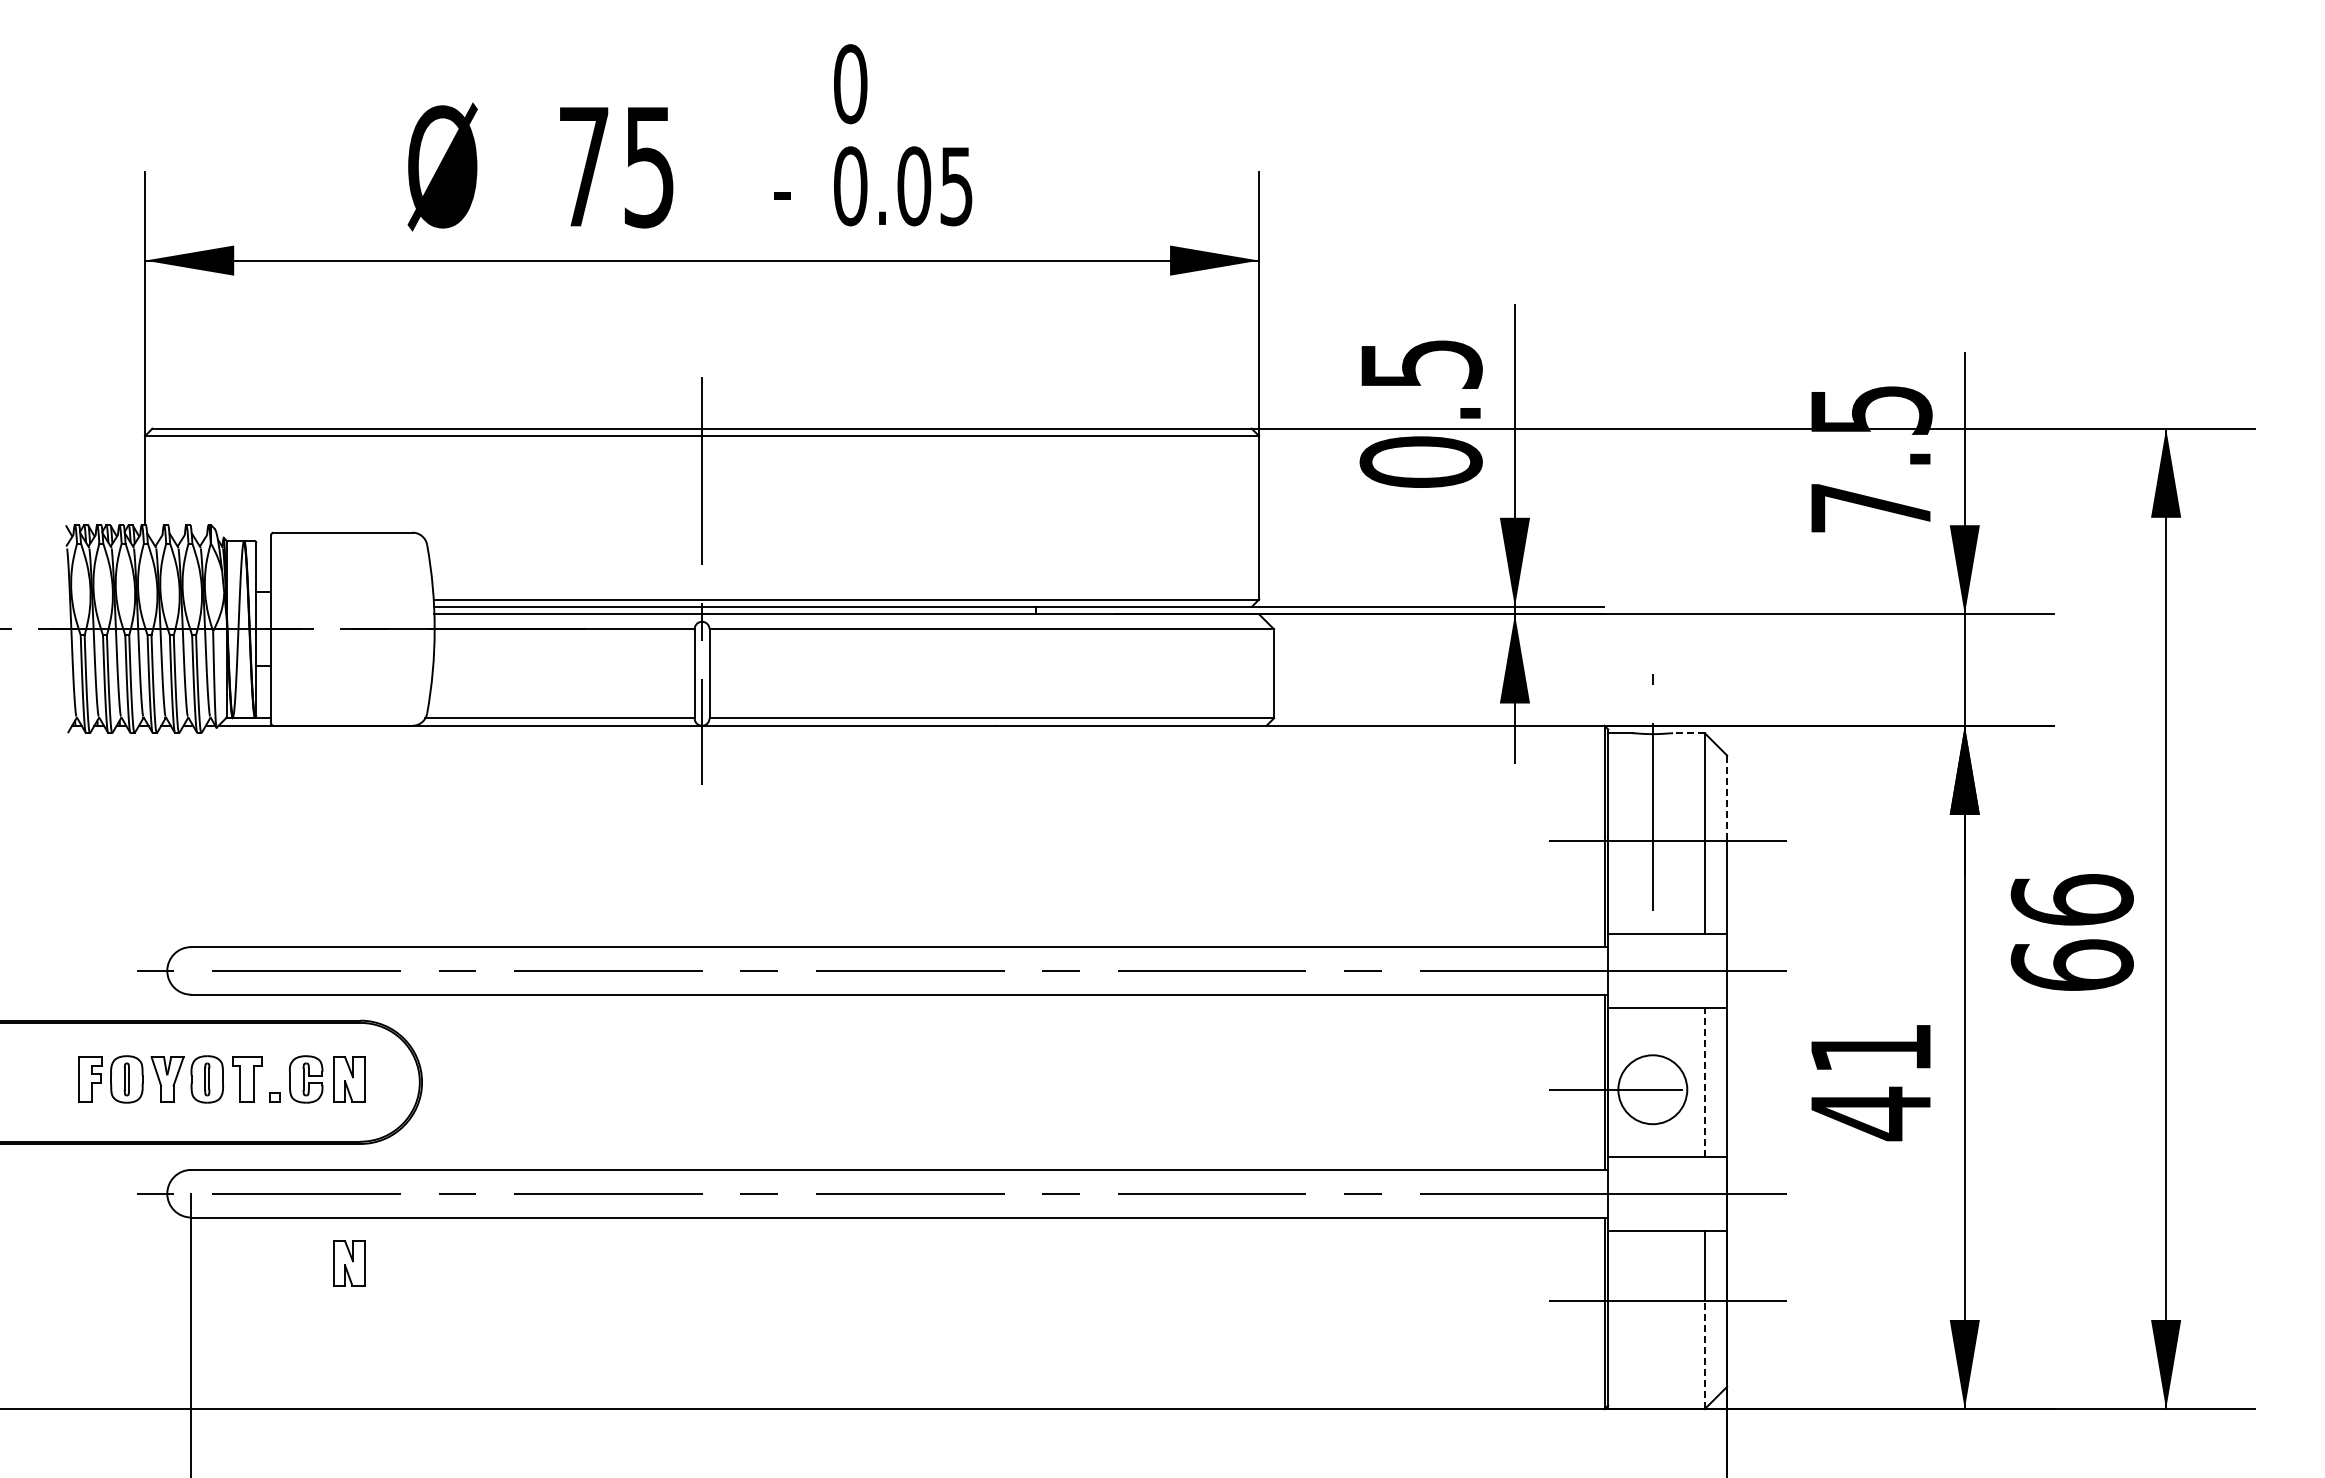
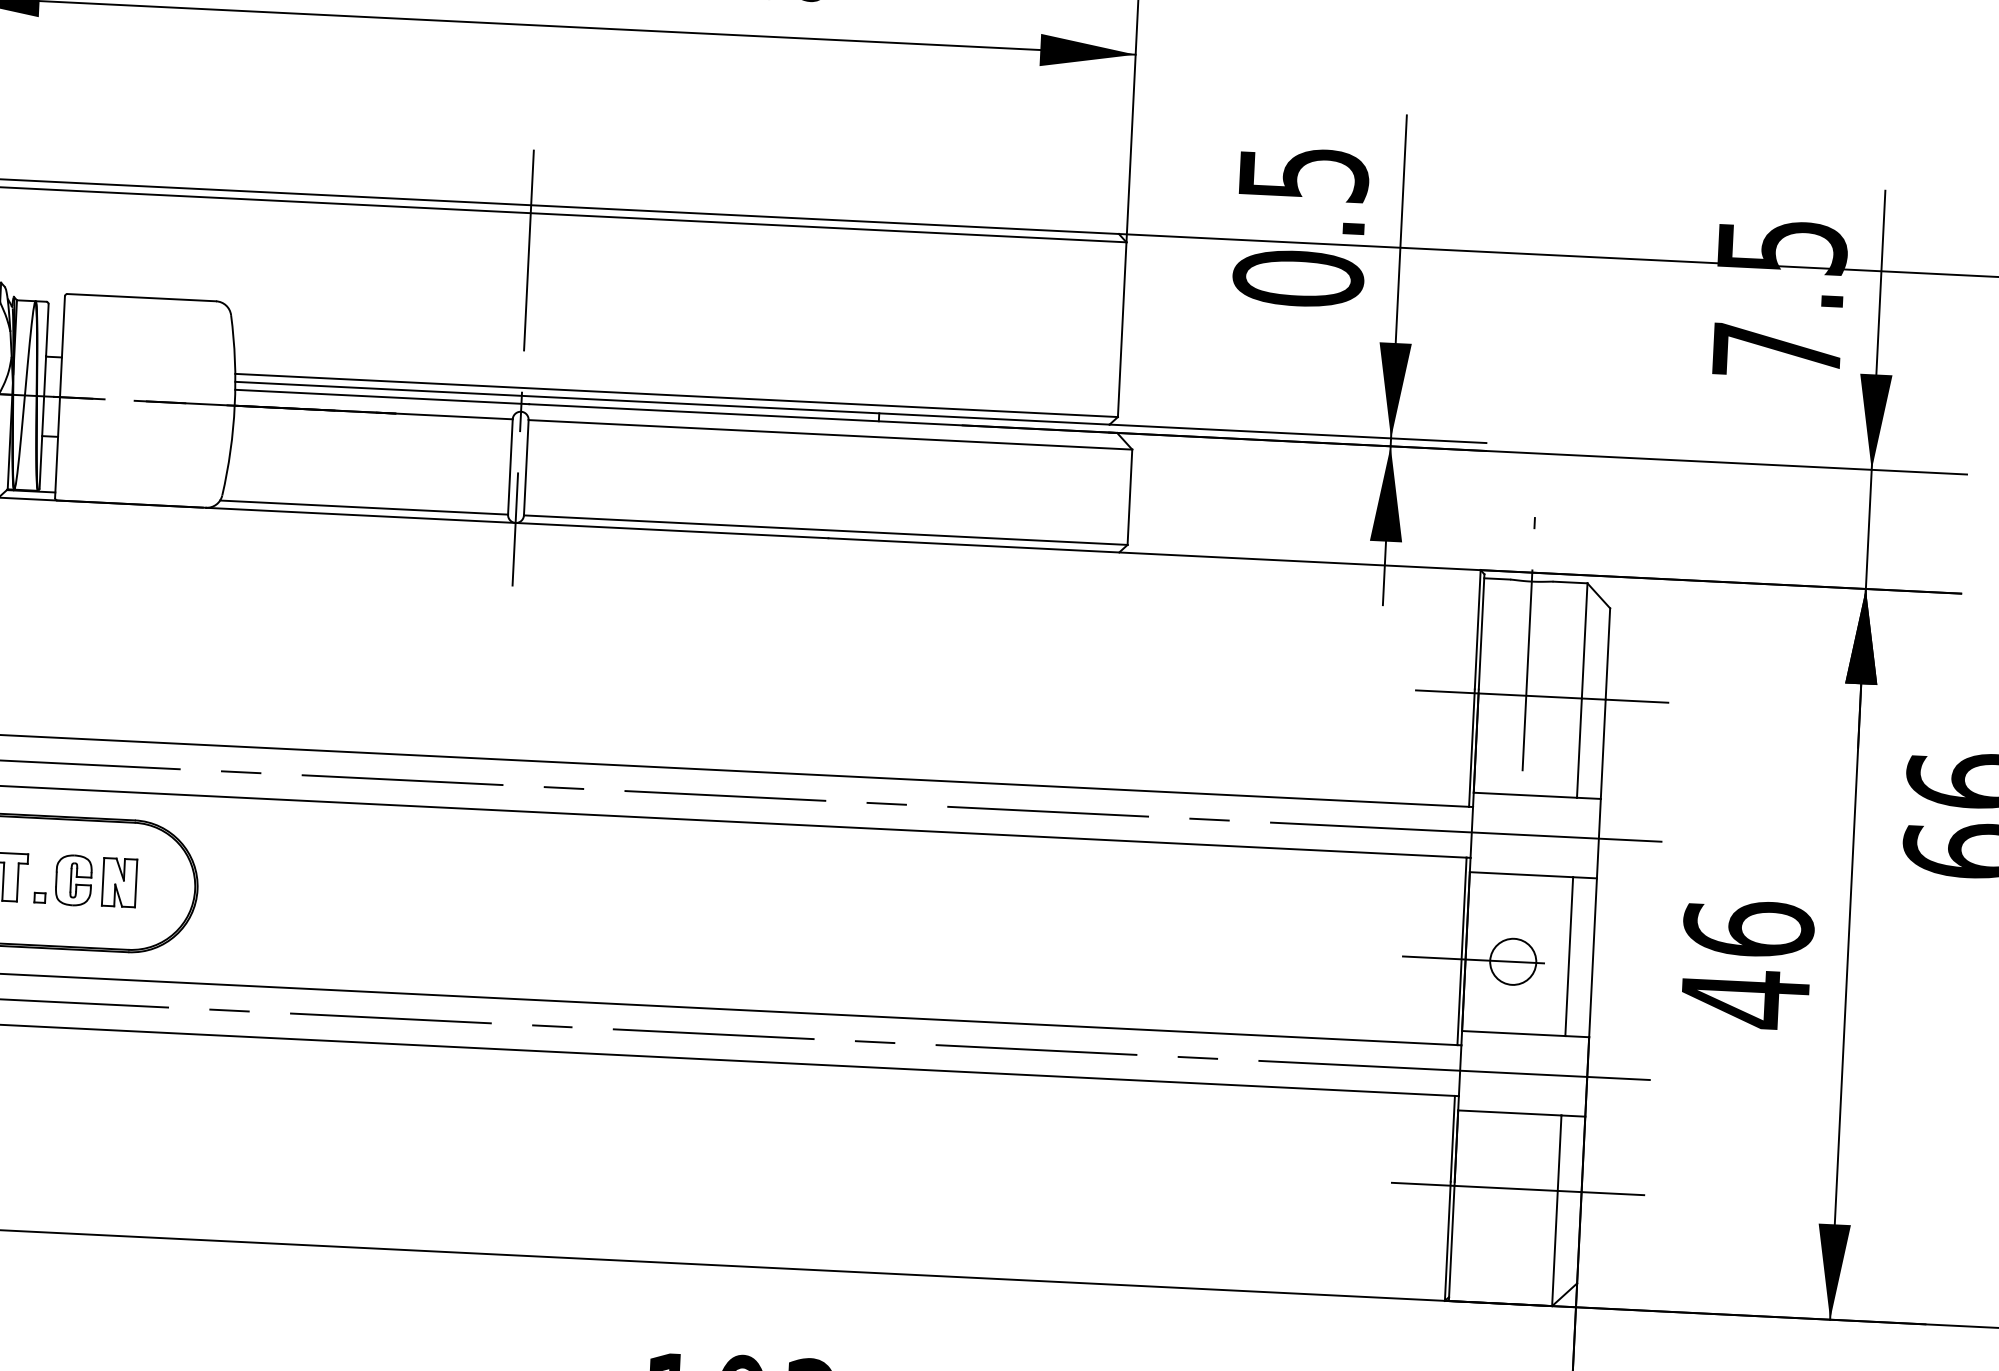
line: (1688, 733) -> (1570, 582), dashed -> solid
line: (1727, 798) -> (1608, 654), dashed -> solid
text: (1870, 1047) -> (1748, 928), 41 -> 46
line: (1704, 1081) -> (1568, 955), dashed -> solid
circle: (1652, 1089) -> (1512, 961), size x0.62
part: (349, 1263) -> (110, 1079), removed
line: (1704, 1355) -> (1554, 1248), dashed -> solid

